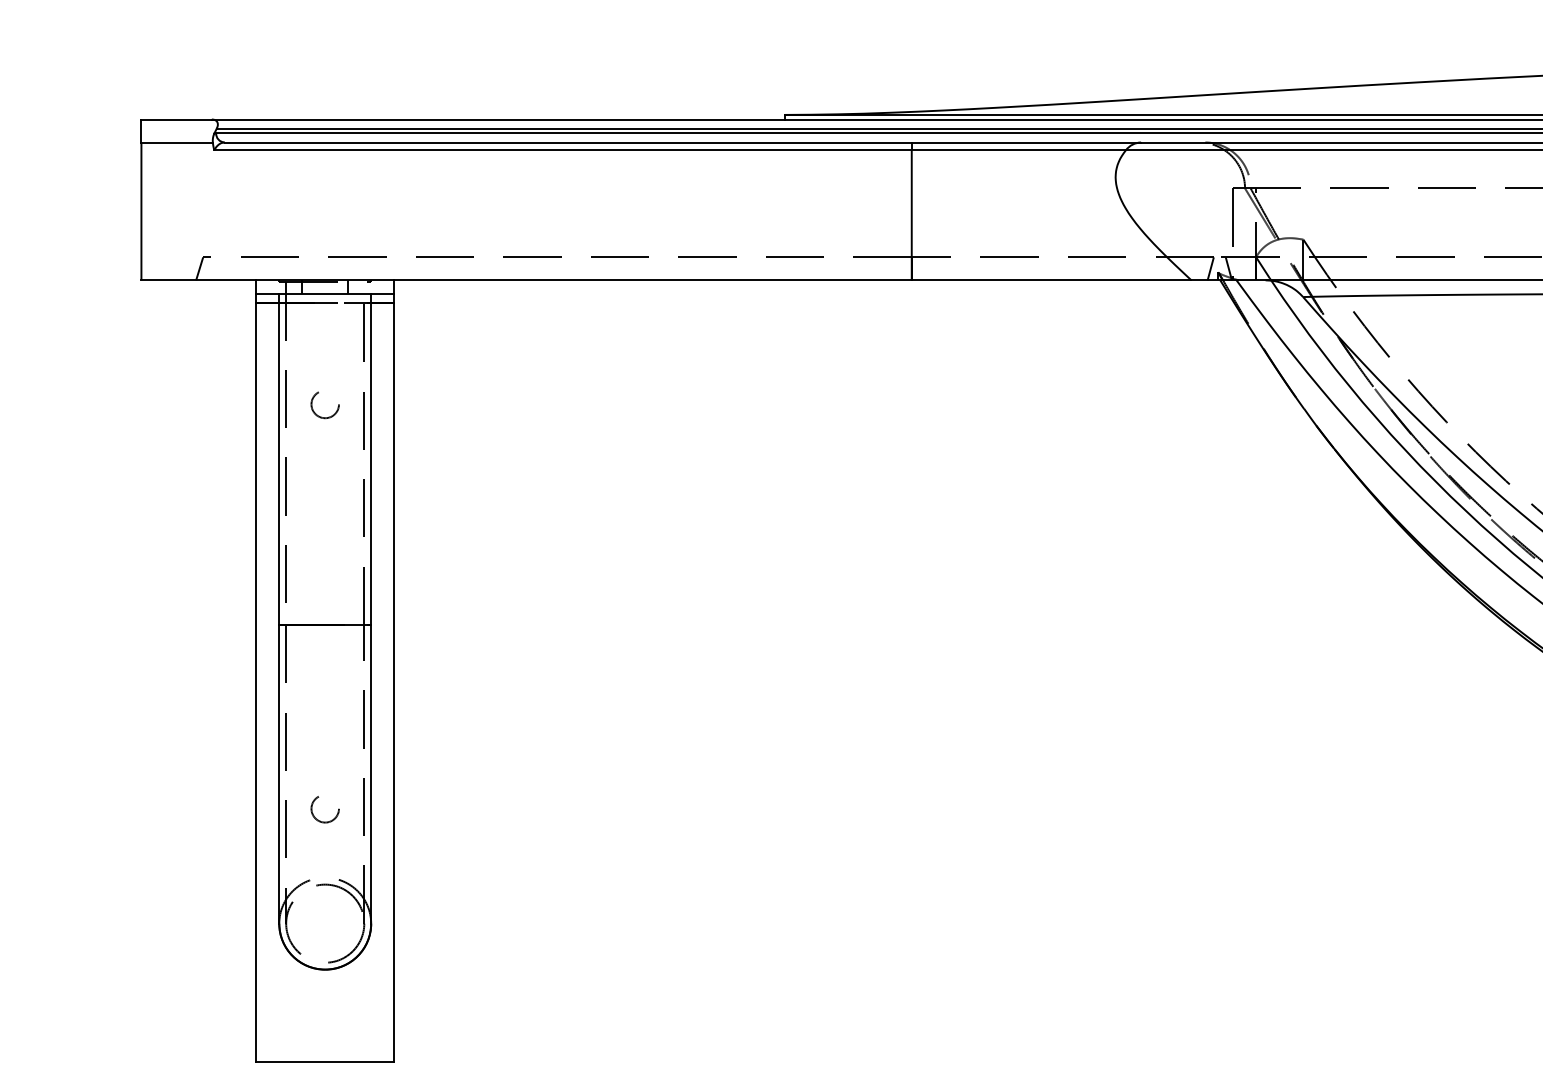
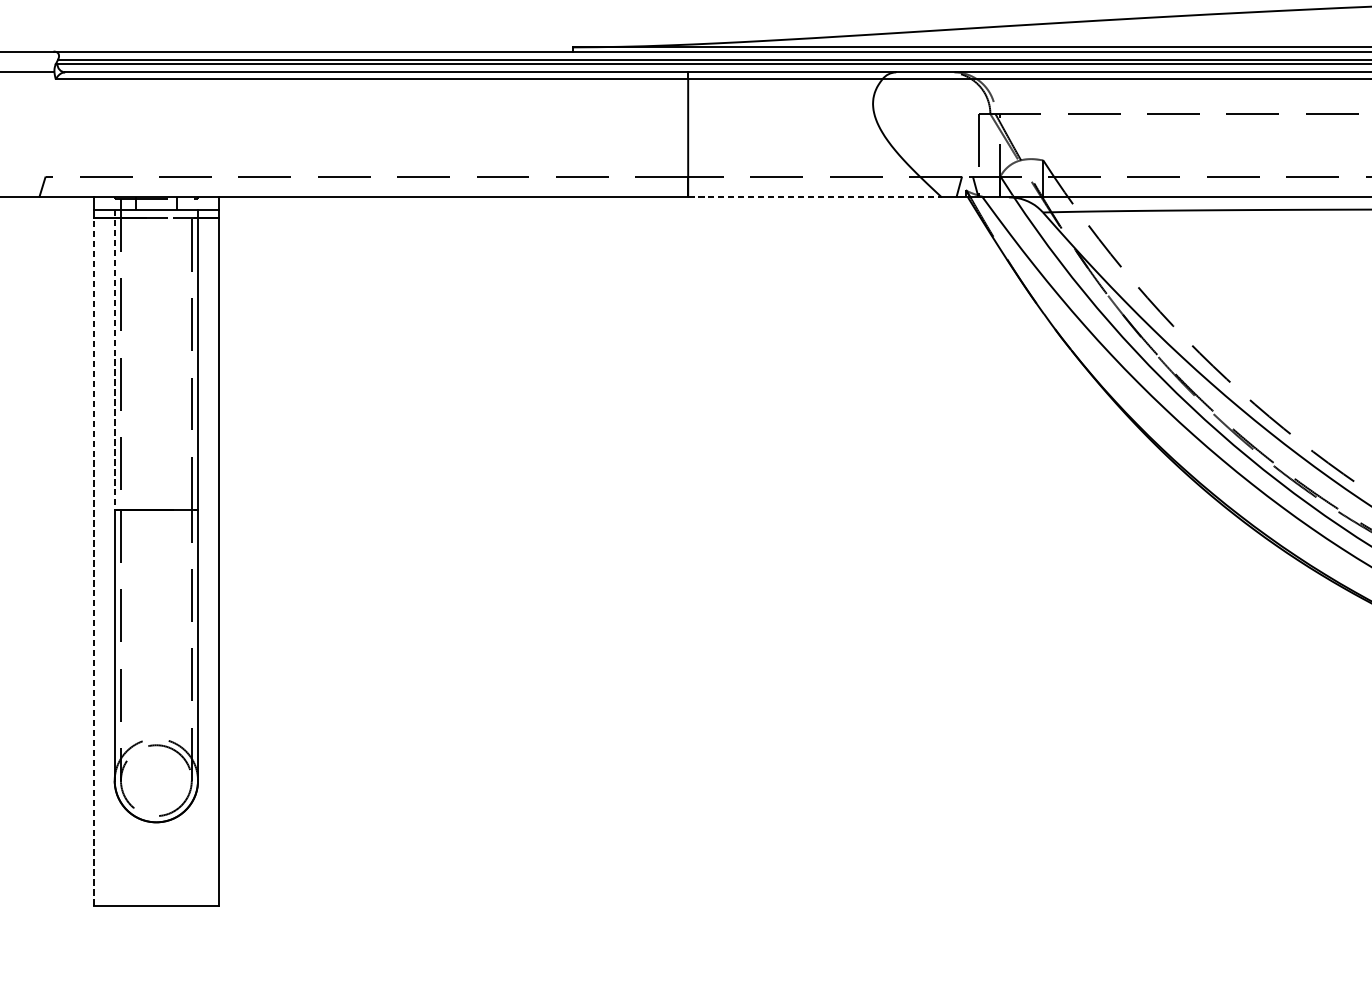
line: (1051, 280) -> (814, 197), solid -> dashed
circle: (324, 405) -> (155, 310), removed
line: (279, 460) -> (114, 360), solid -> dashed
line: (256, 681) -> (94, 561), solid -> dashed
circle: (324, 809) -> (155, 677), removed

